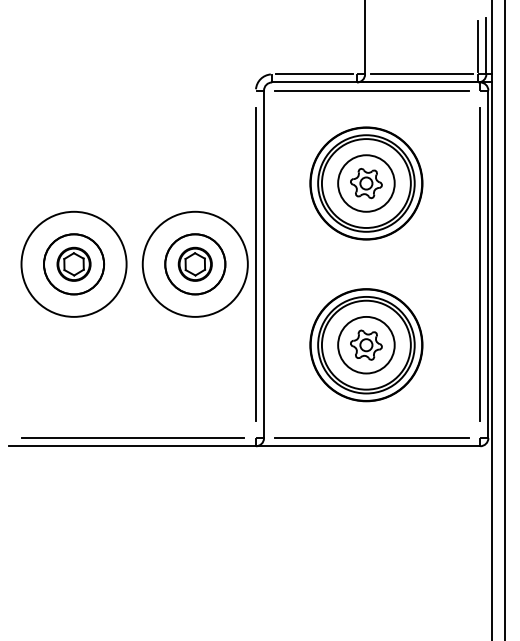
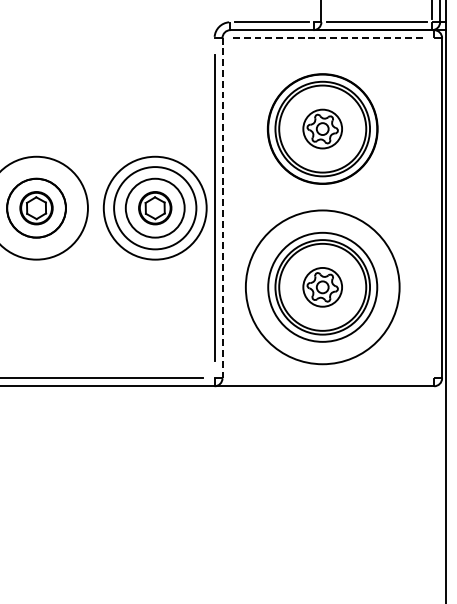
line: (372, 90) -> (328, 38), solid -> dashed
circle: (366, 183) -> (322, 129), size x0.7
line: (480, 263) -> (434, 207), removed
circle: (195, 264) -> (155, 208), size x1.4
line: (264, 264) -> (222, 208), solid -> dashed
circle: (366, 344) -> (322, 286), size x0.7
circle: (366, 345) -> (322, 287), size x1.4
line: (371, 438) -> (327, 378), removed

